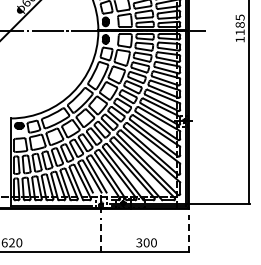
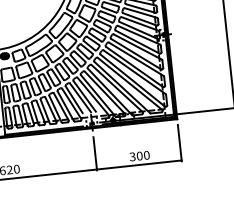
line: (189, 233) -> (180, 142), dashed -> solid
line: (101, 235) -> (95, 153), dashed -> solid

